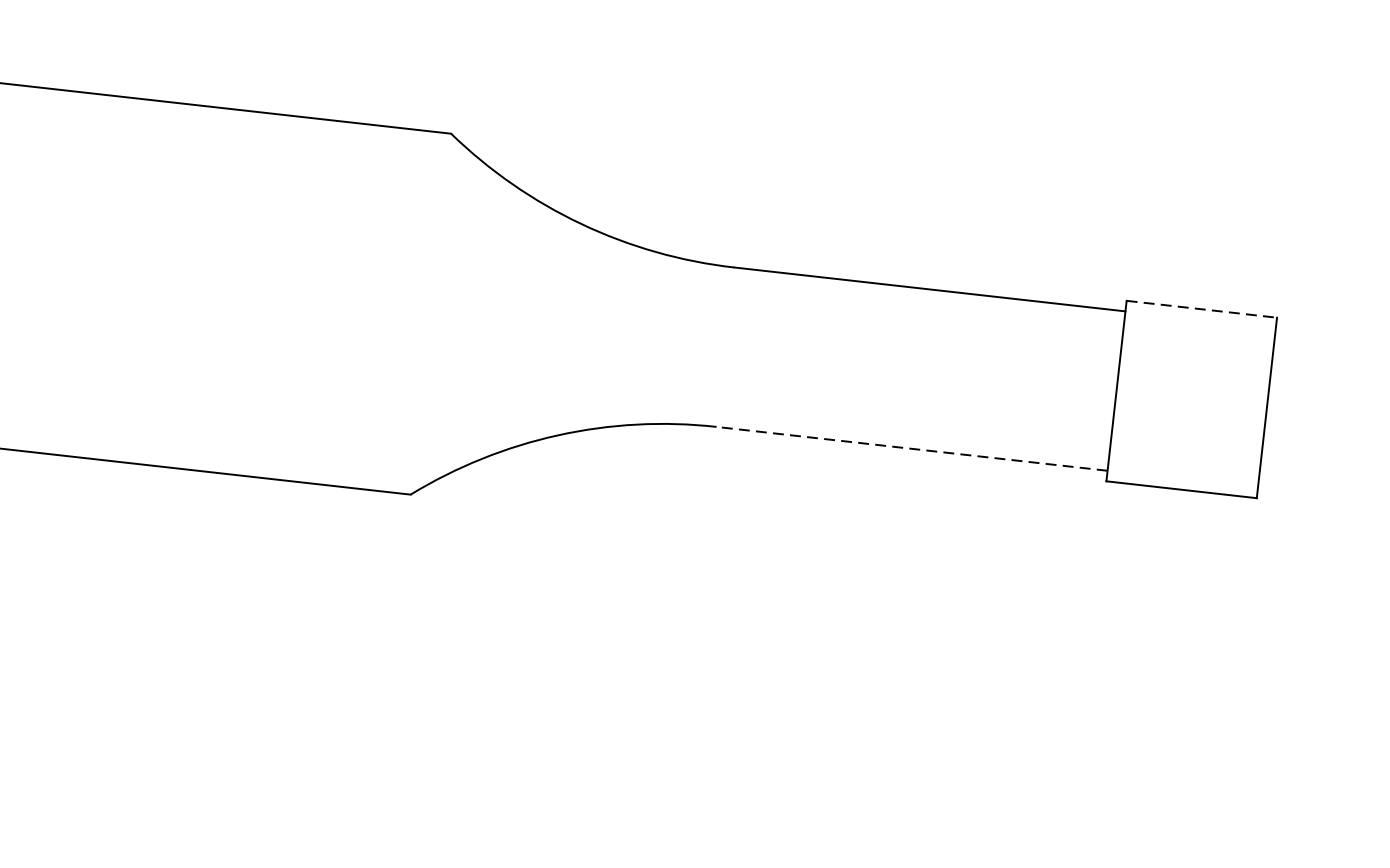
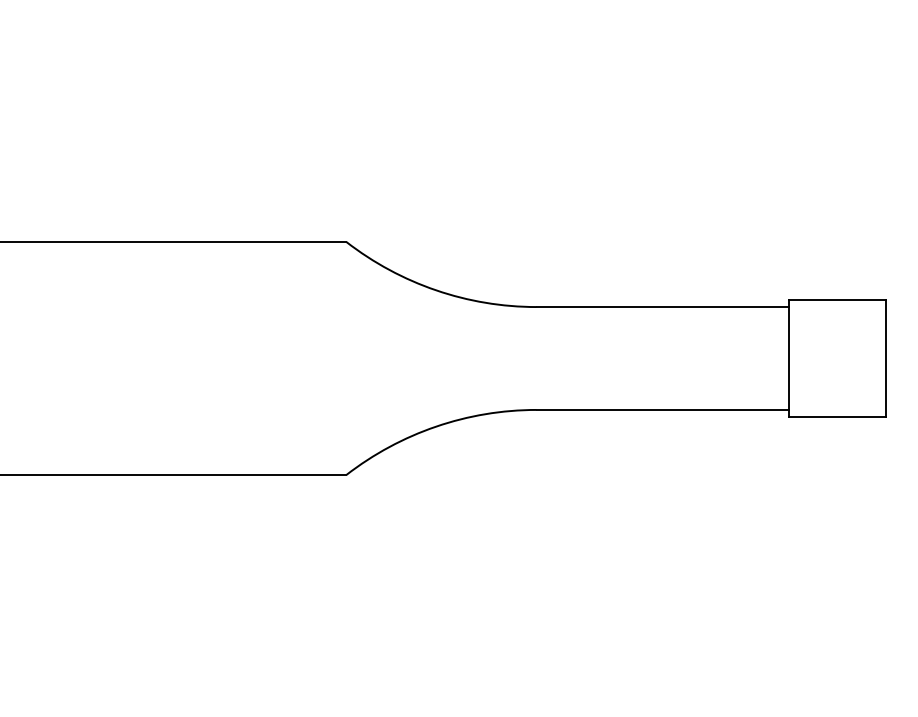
line: (1201, 309) -> (837, 300), dashed -> solid
line: (911, 448) -> (662, 409), dashed -> solid

